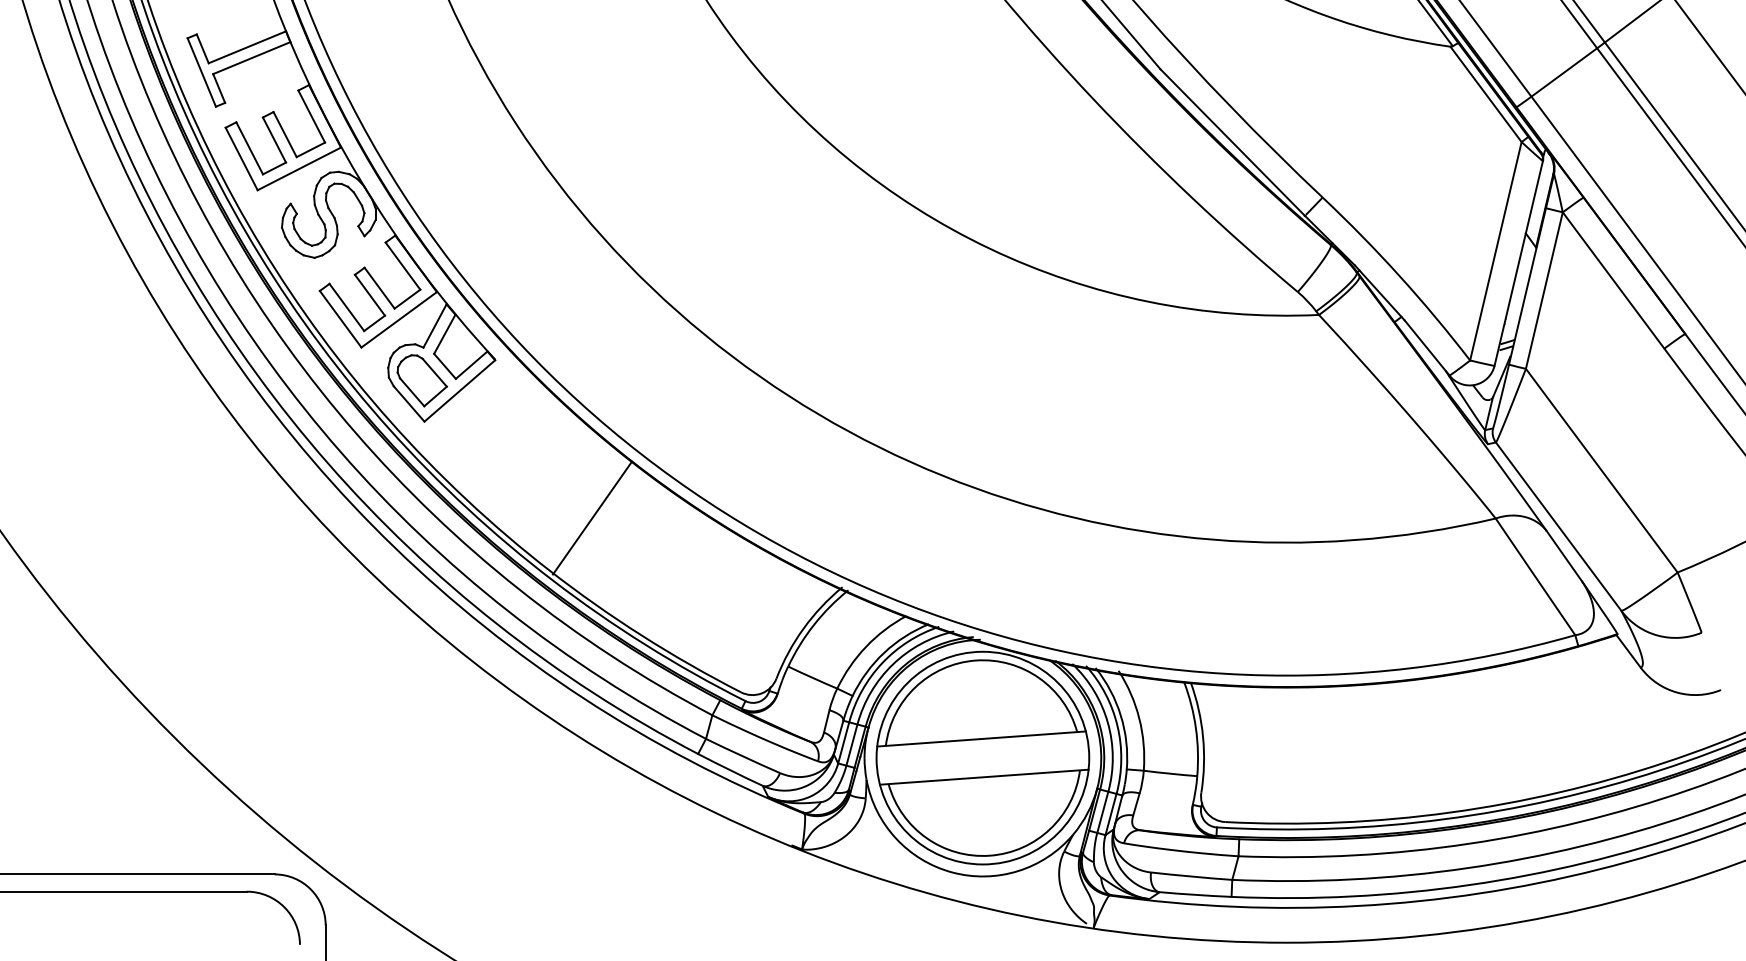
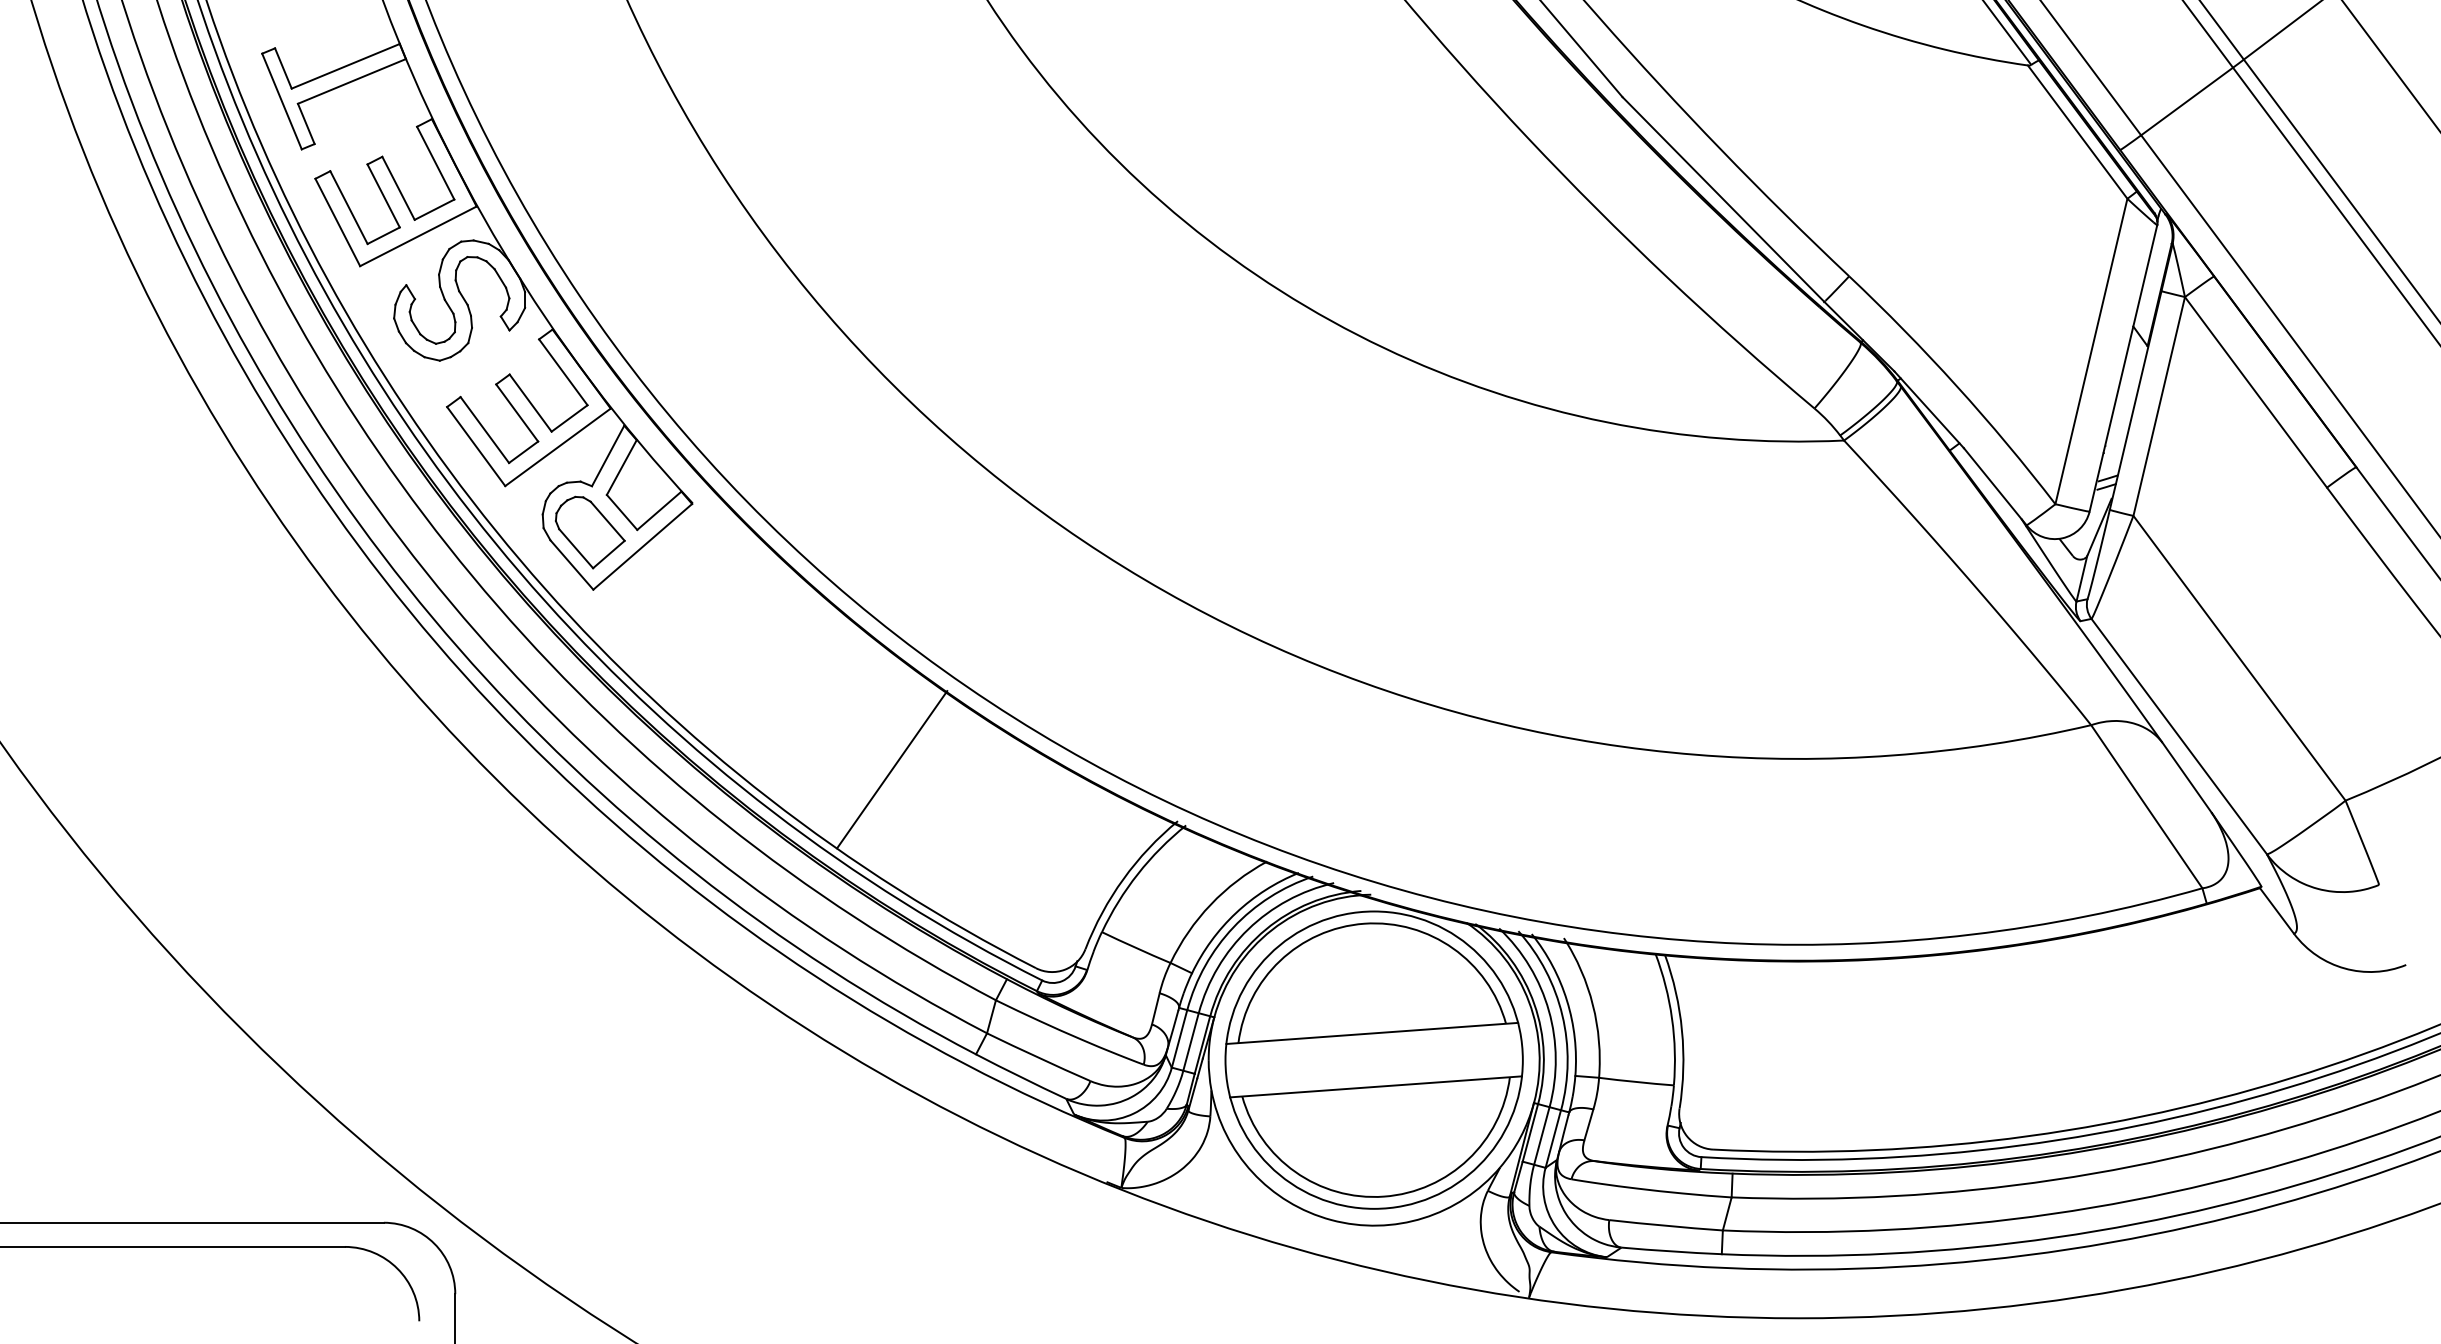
line: (592, 518) -> (892, 769), moved

